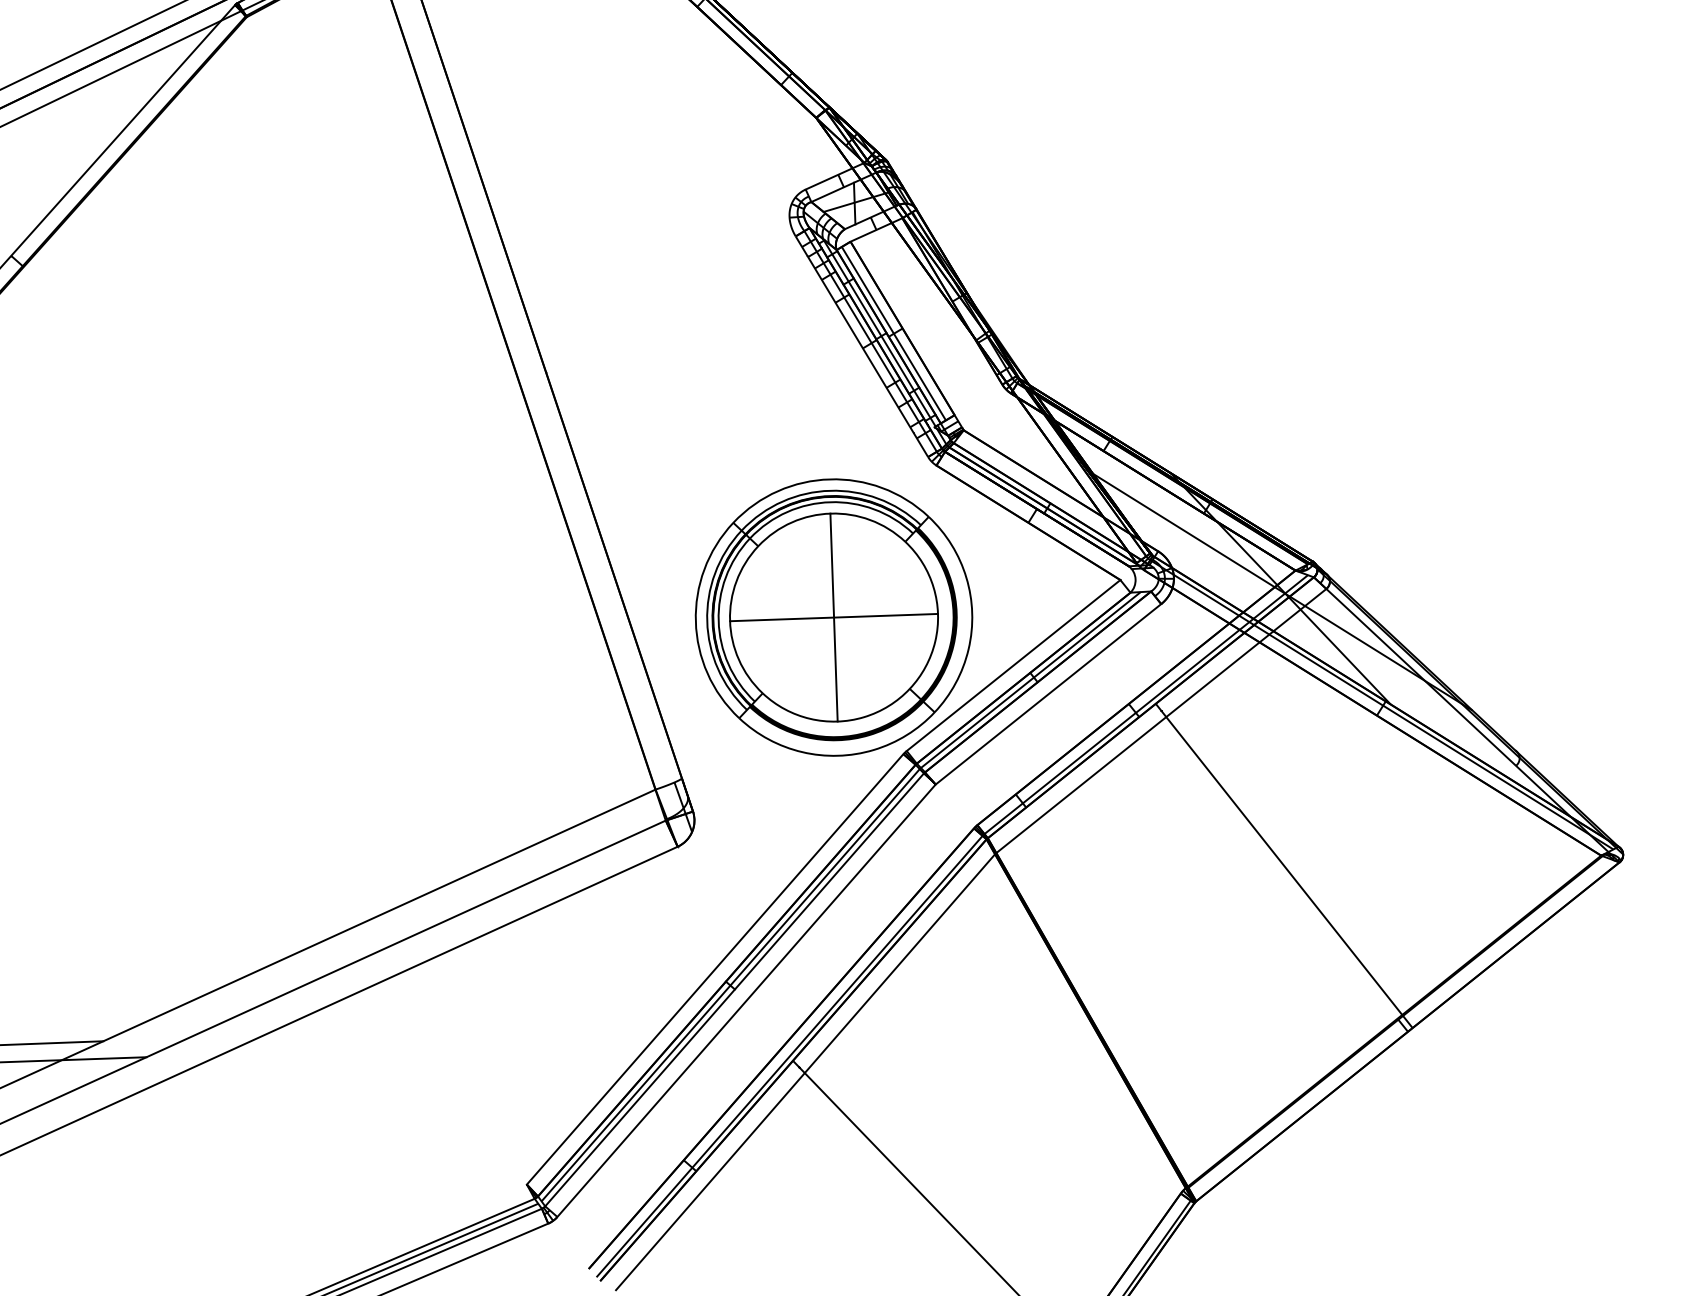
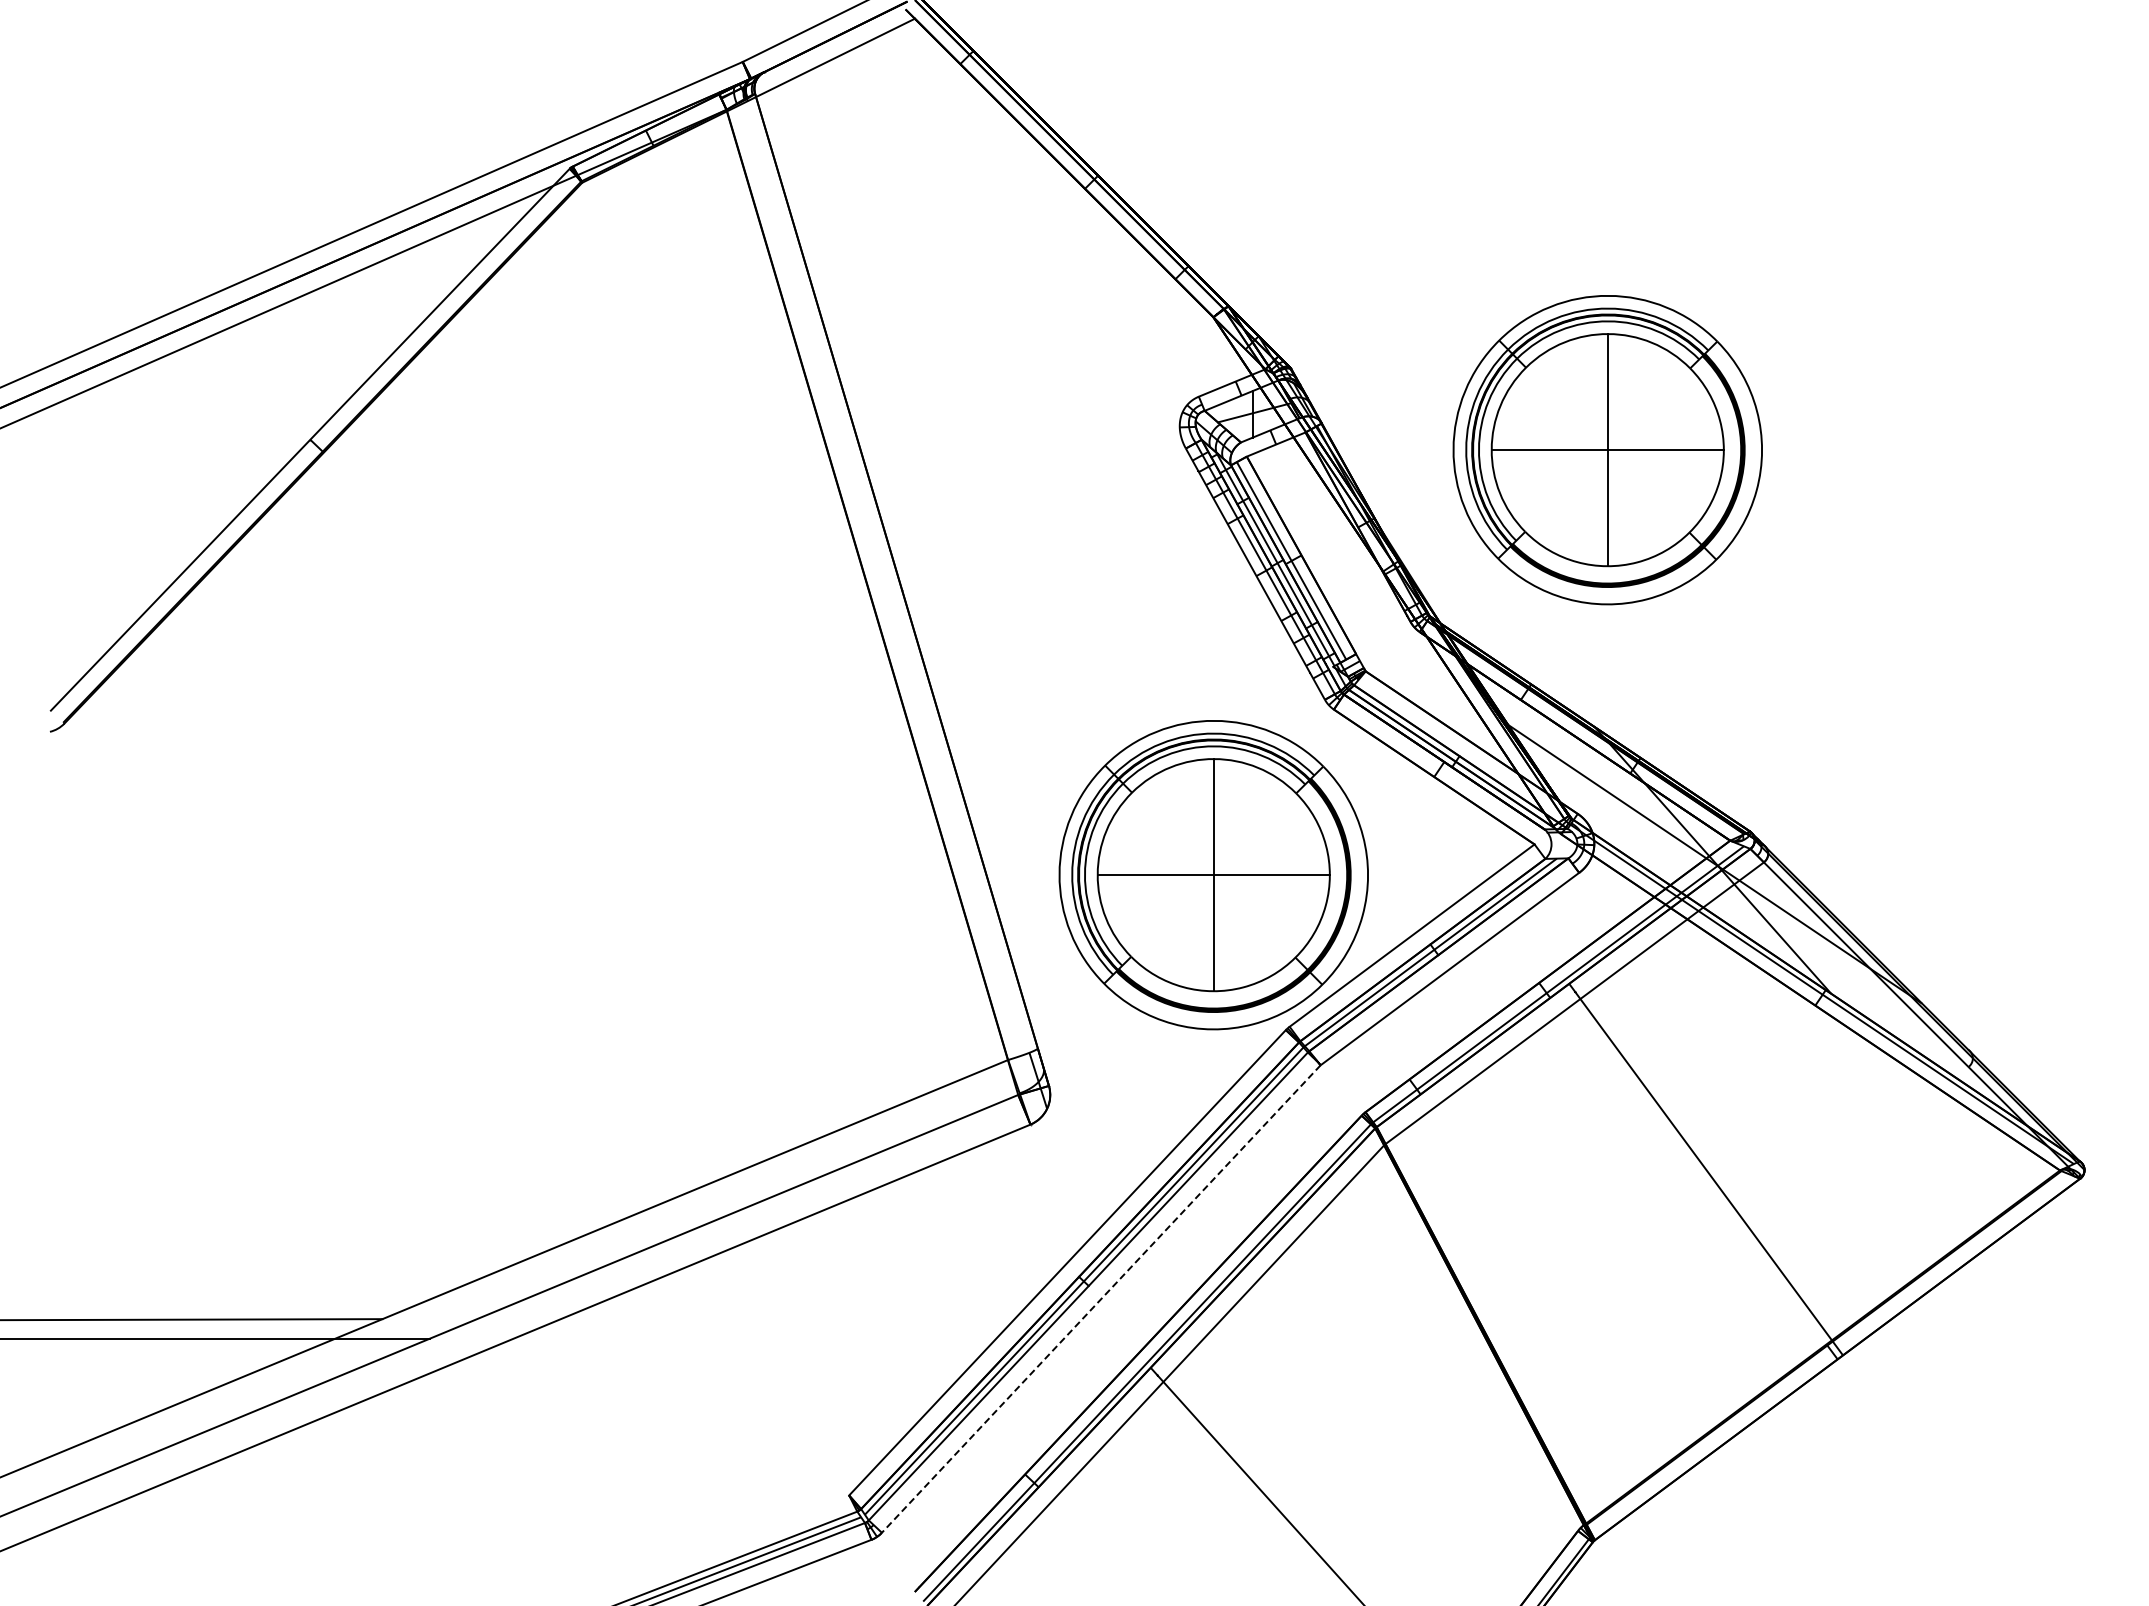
part: (1173, 224) -> (1607, 450), added
line: (746, 1001) -> (1101, 1299), solid -> dashed

